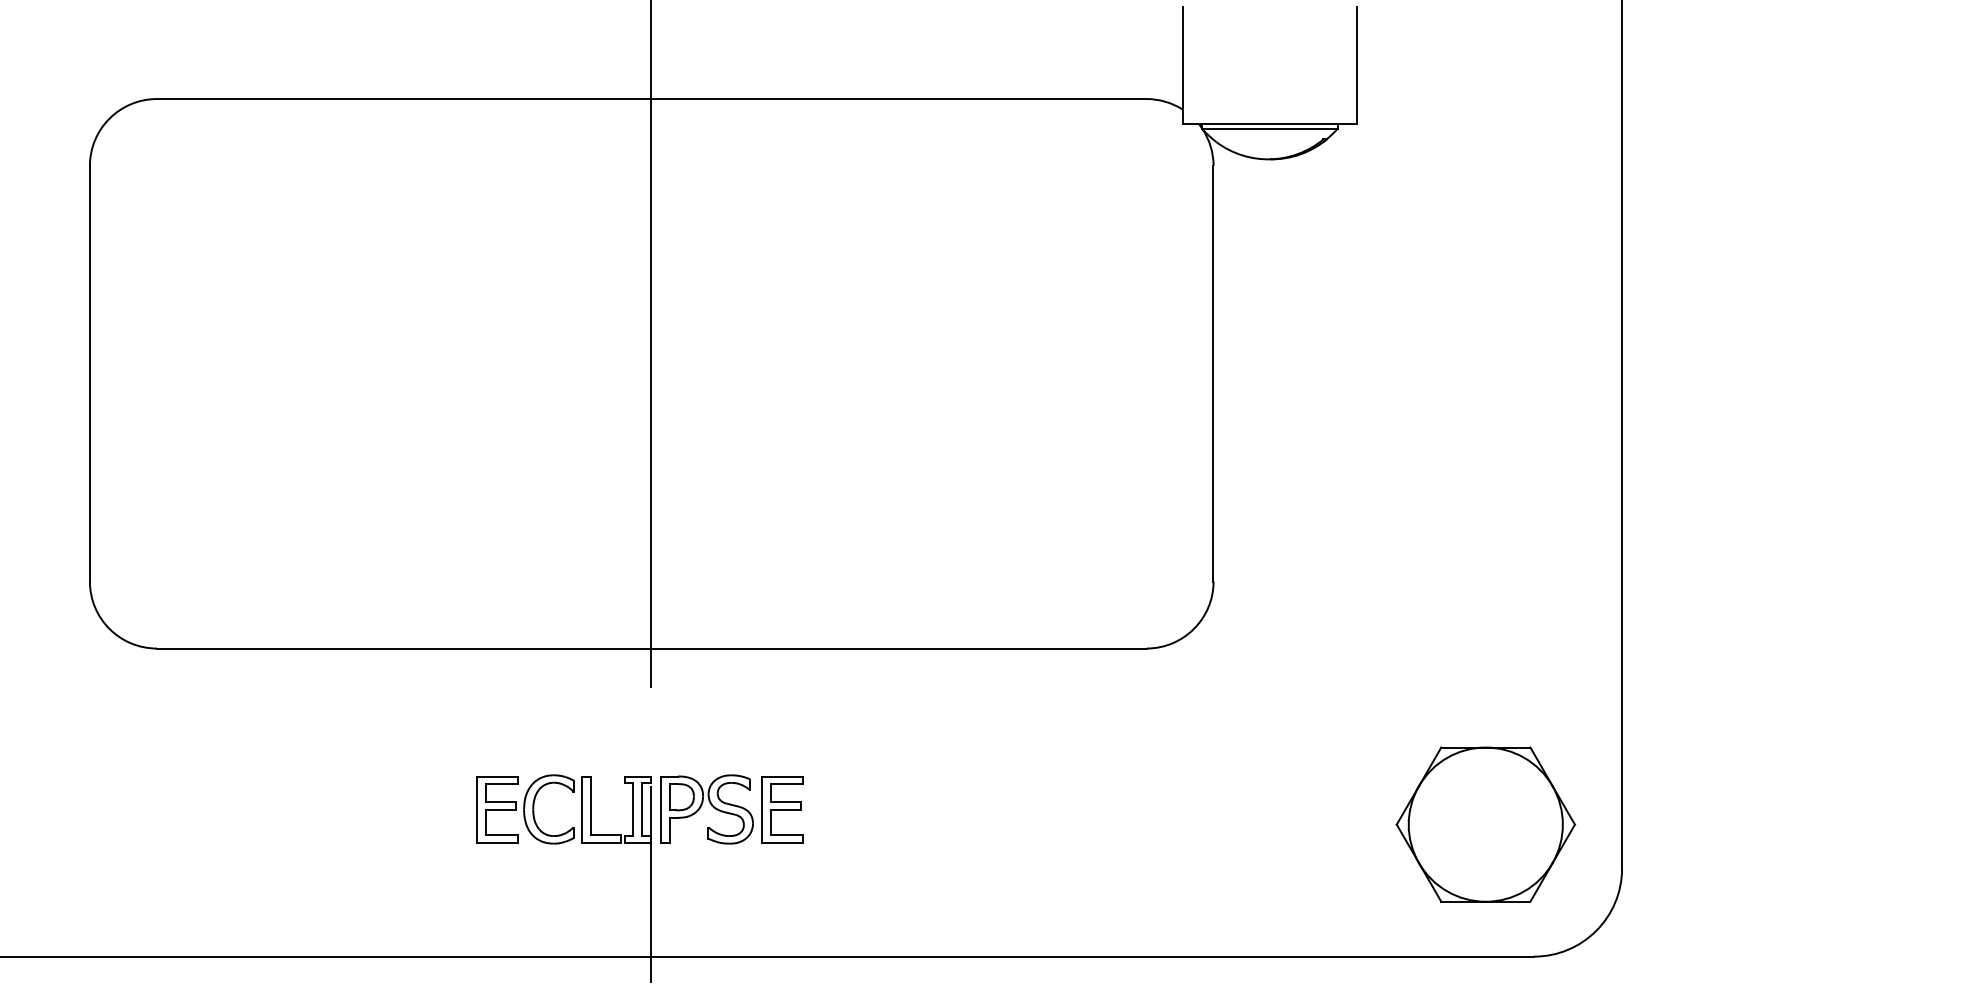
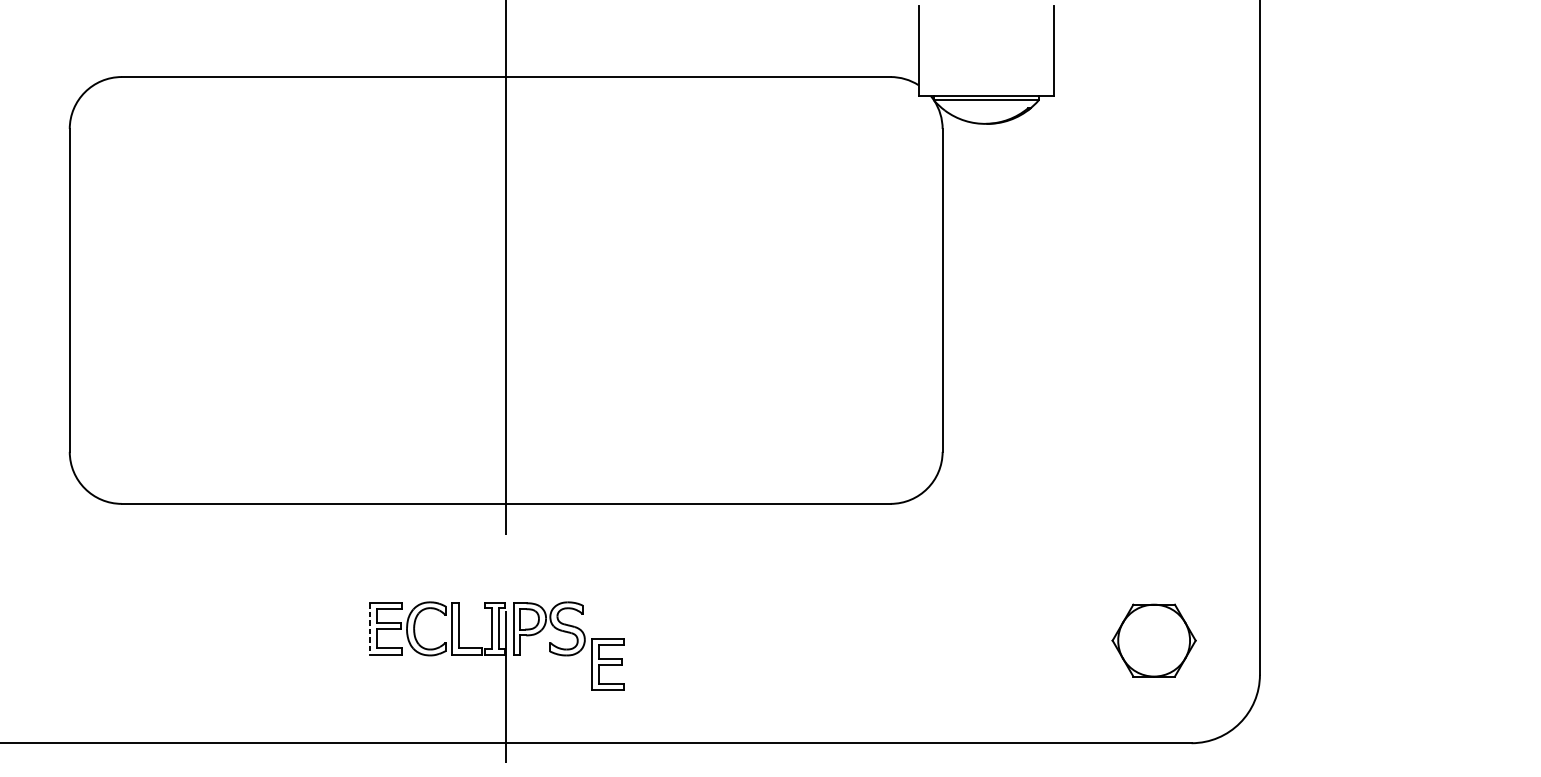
part: (782, 809) -> (607, 664), moved
line: (476, 810) -> (370, 629), solid -> dashed
part: (1485, 824) -> (1153, 640), size x0.6

